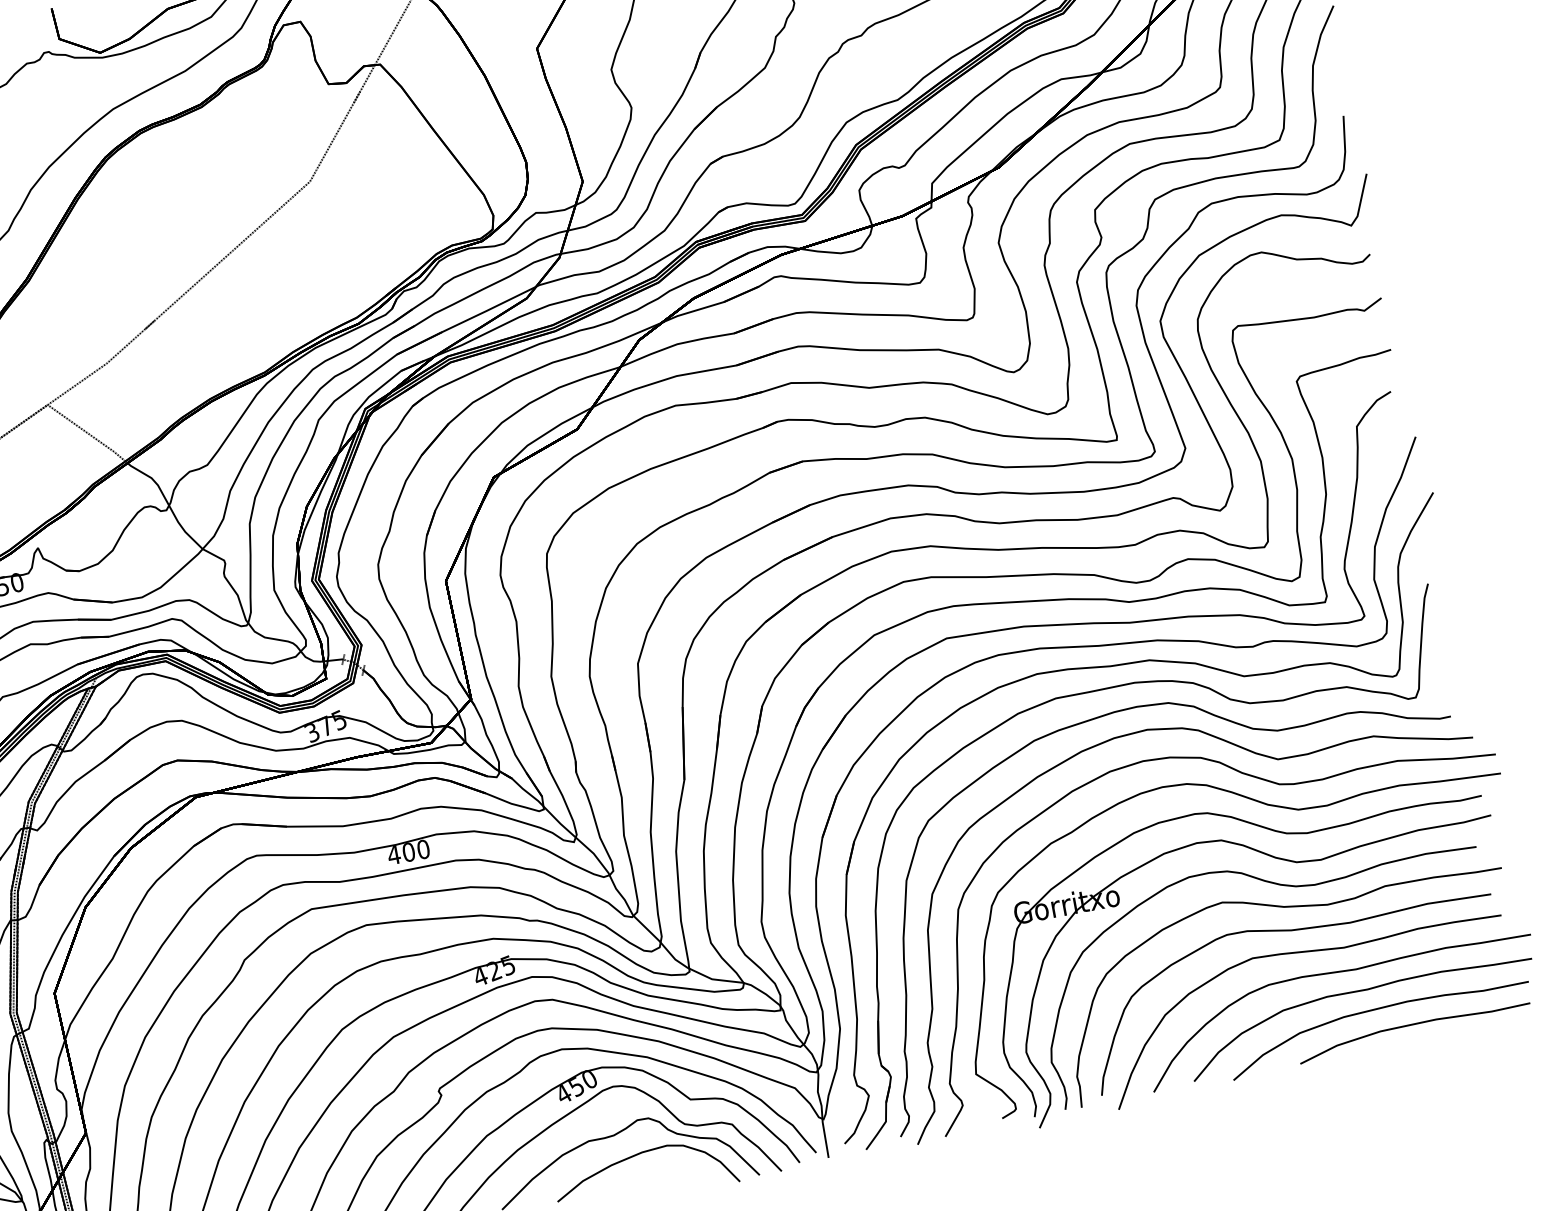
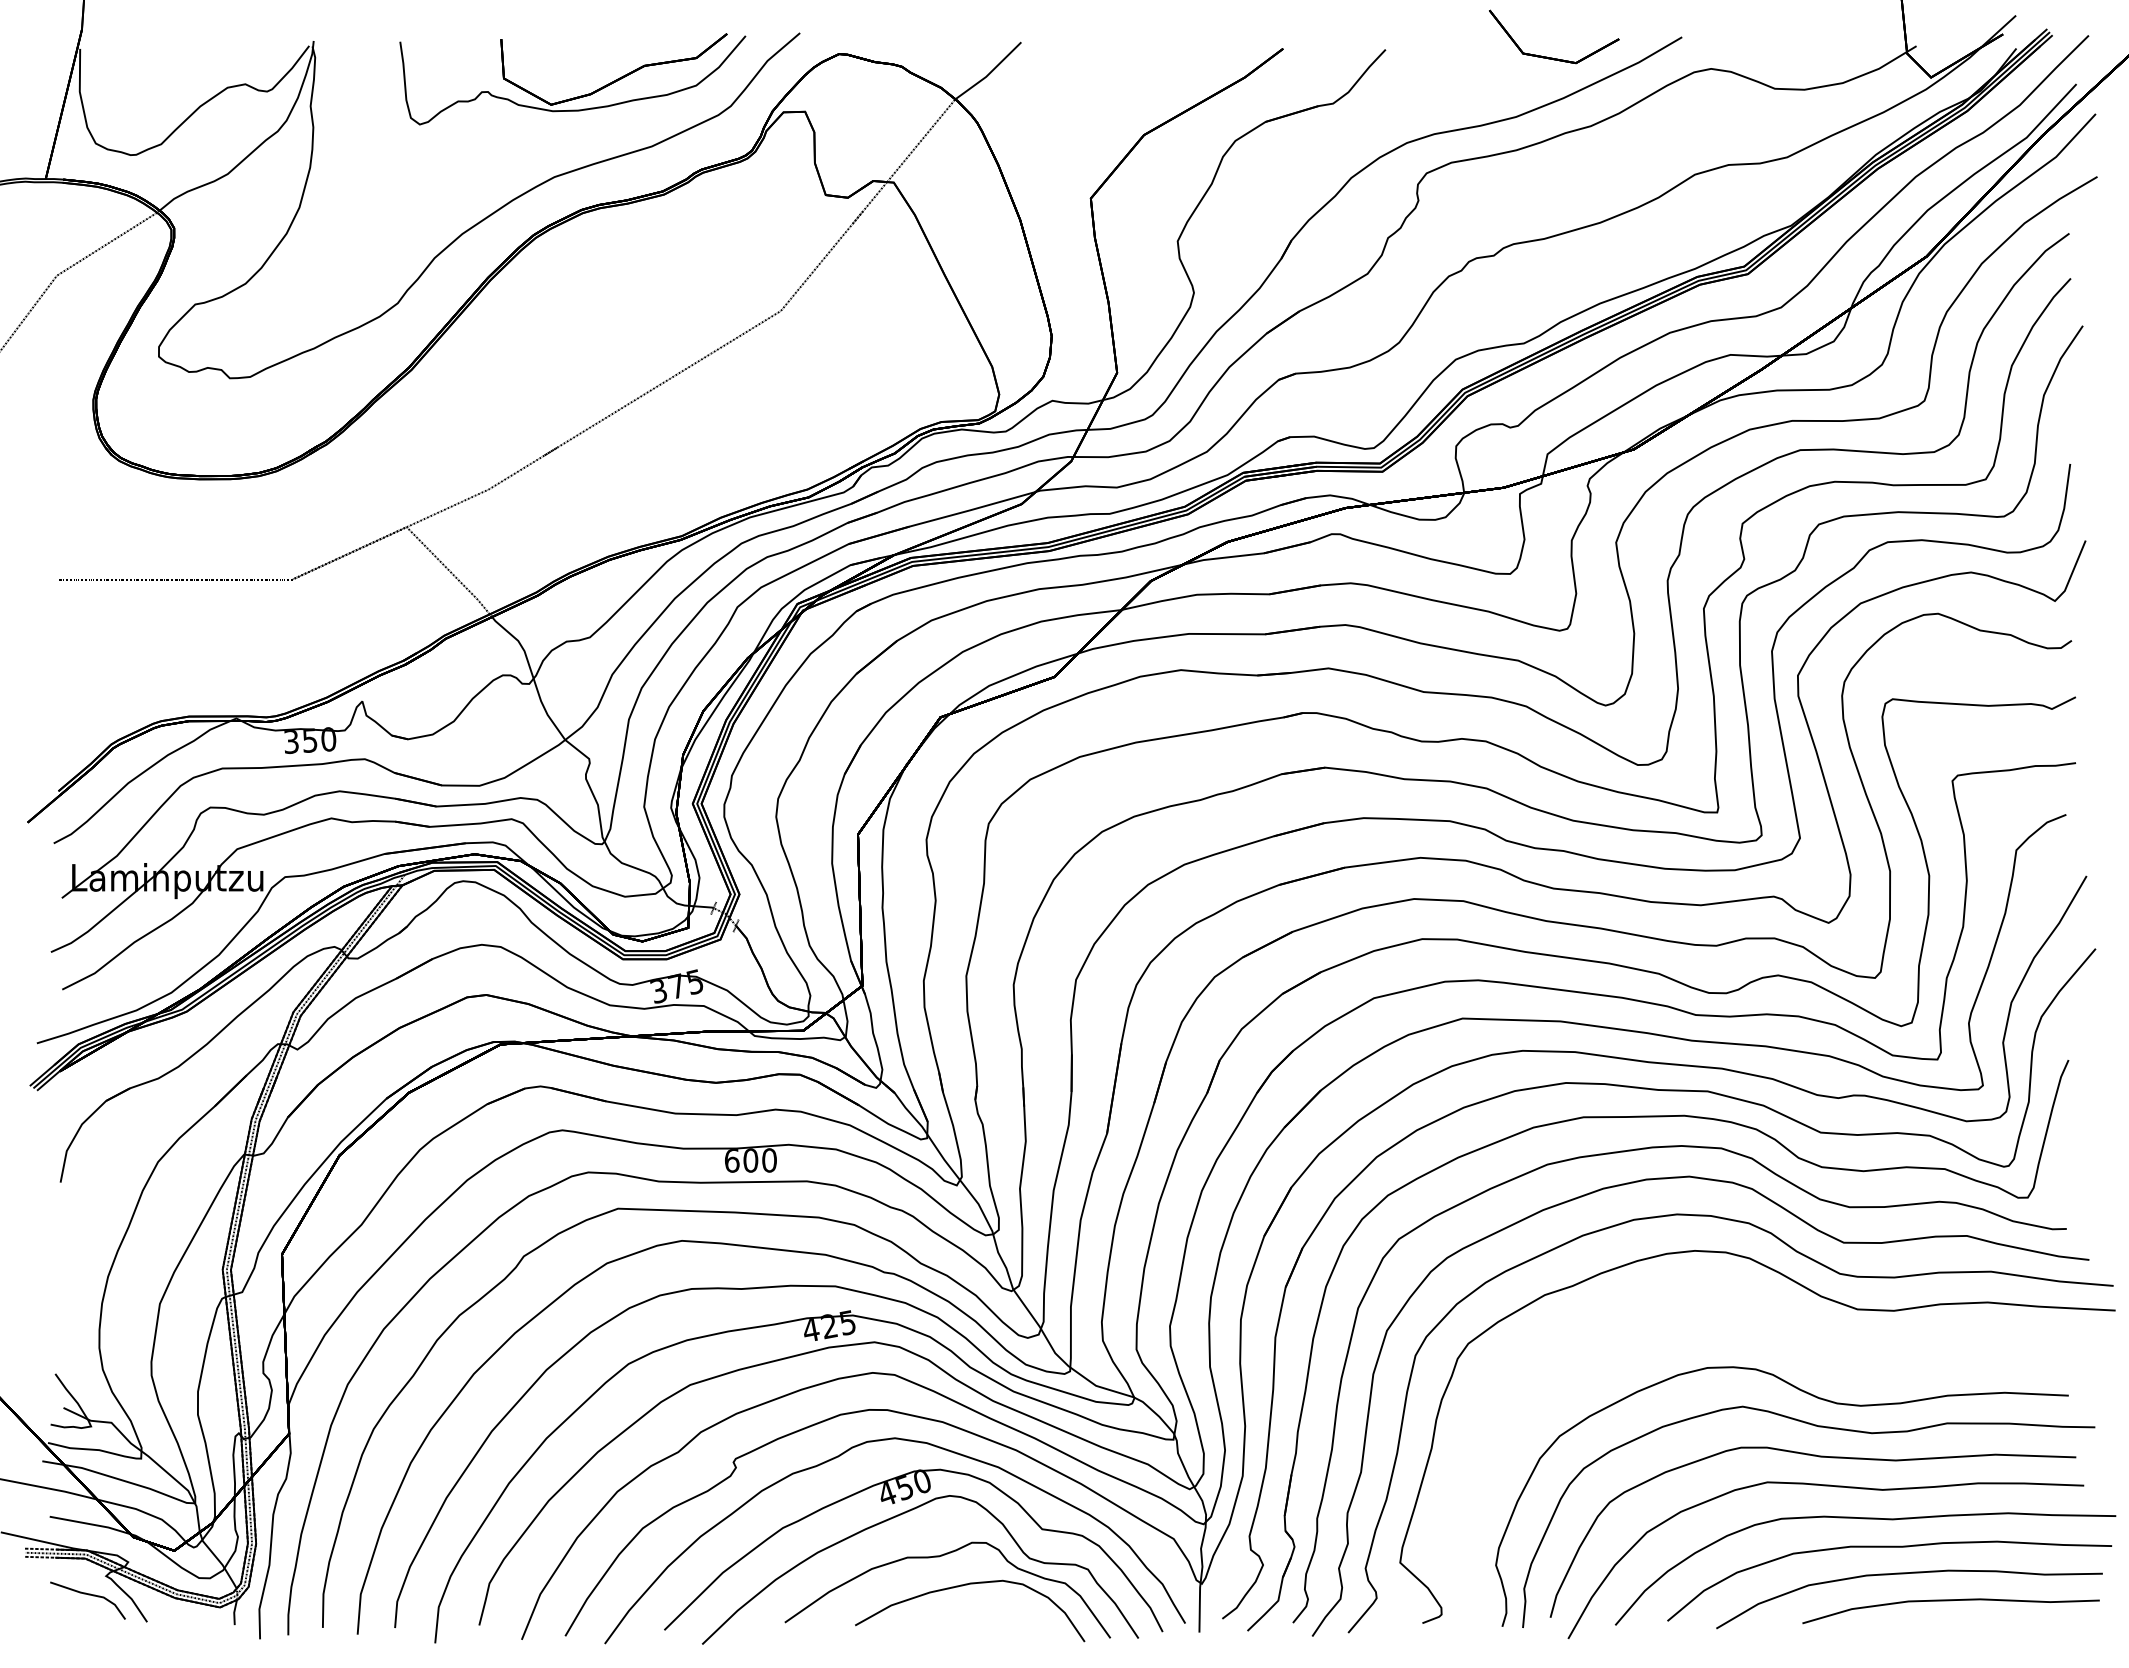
text: (393, 855) -> (731, 1160), 400 -> 600
part: (1275, 858) -> (1818, 1364), removed

